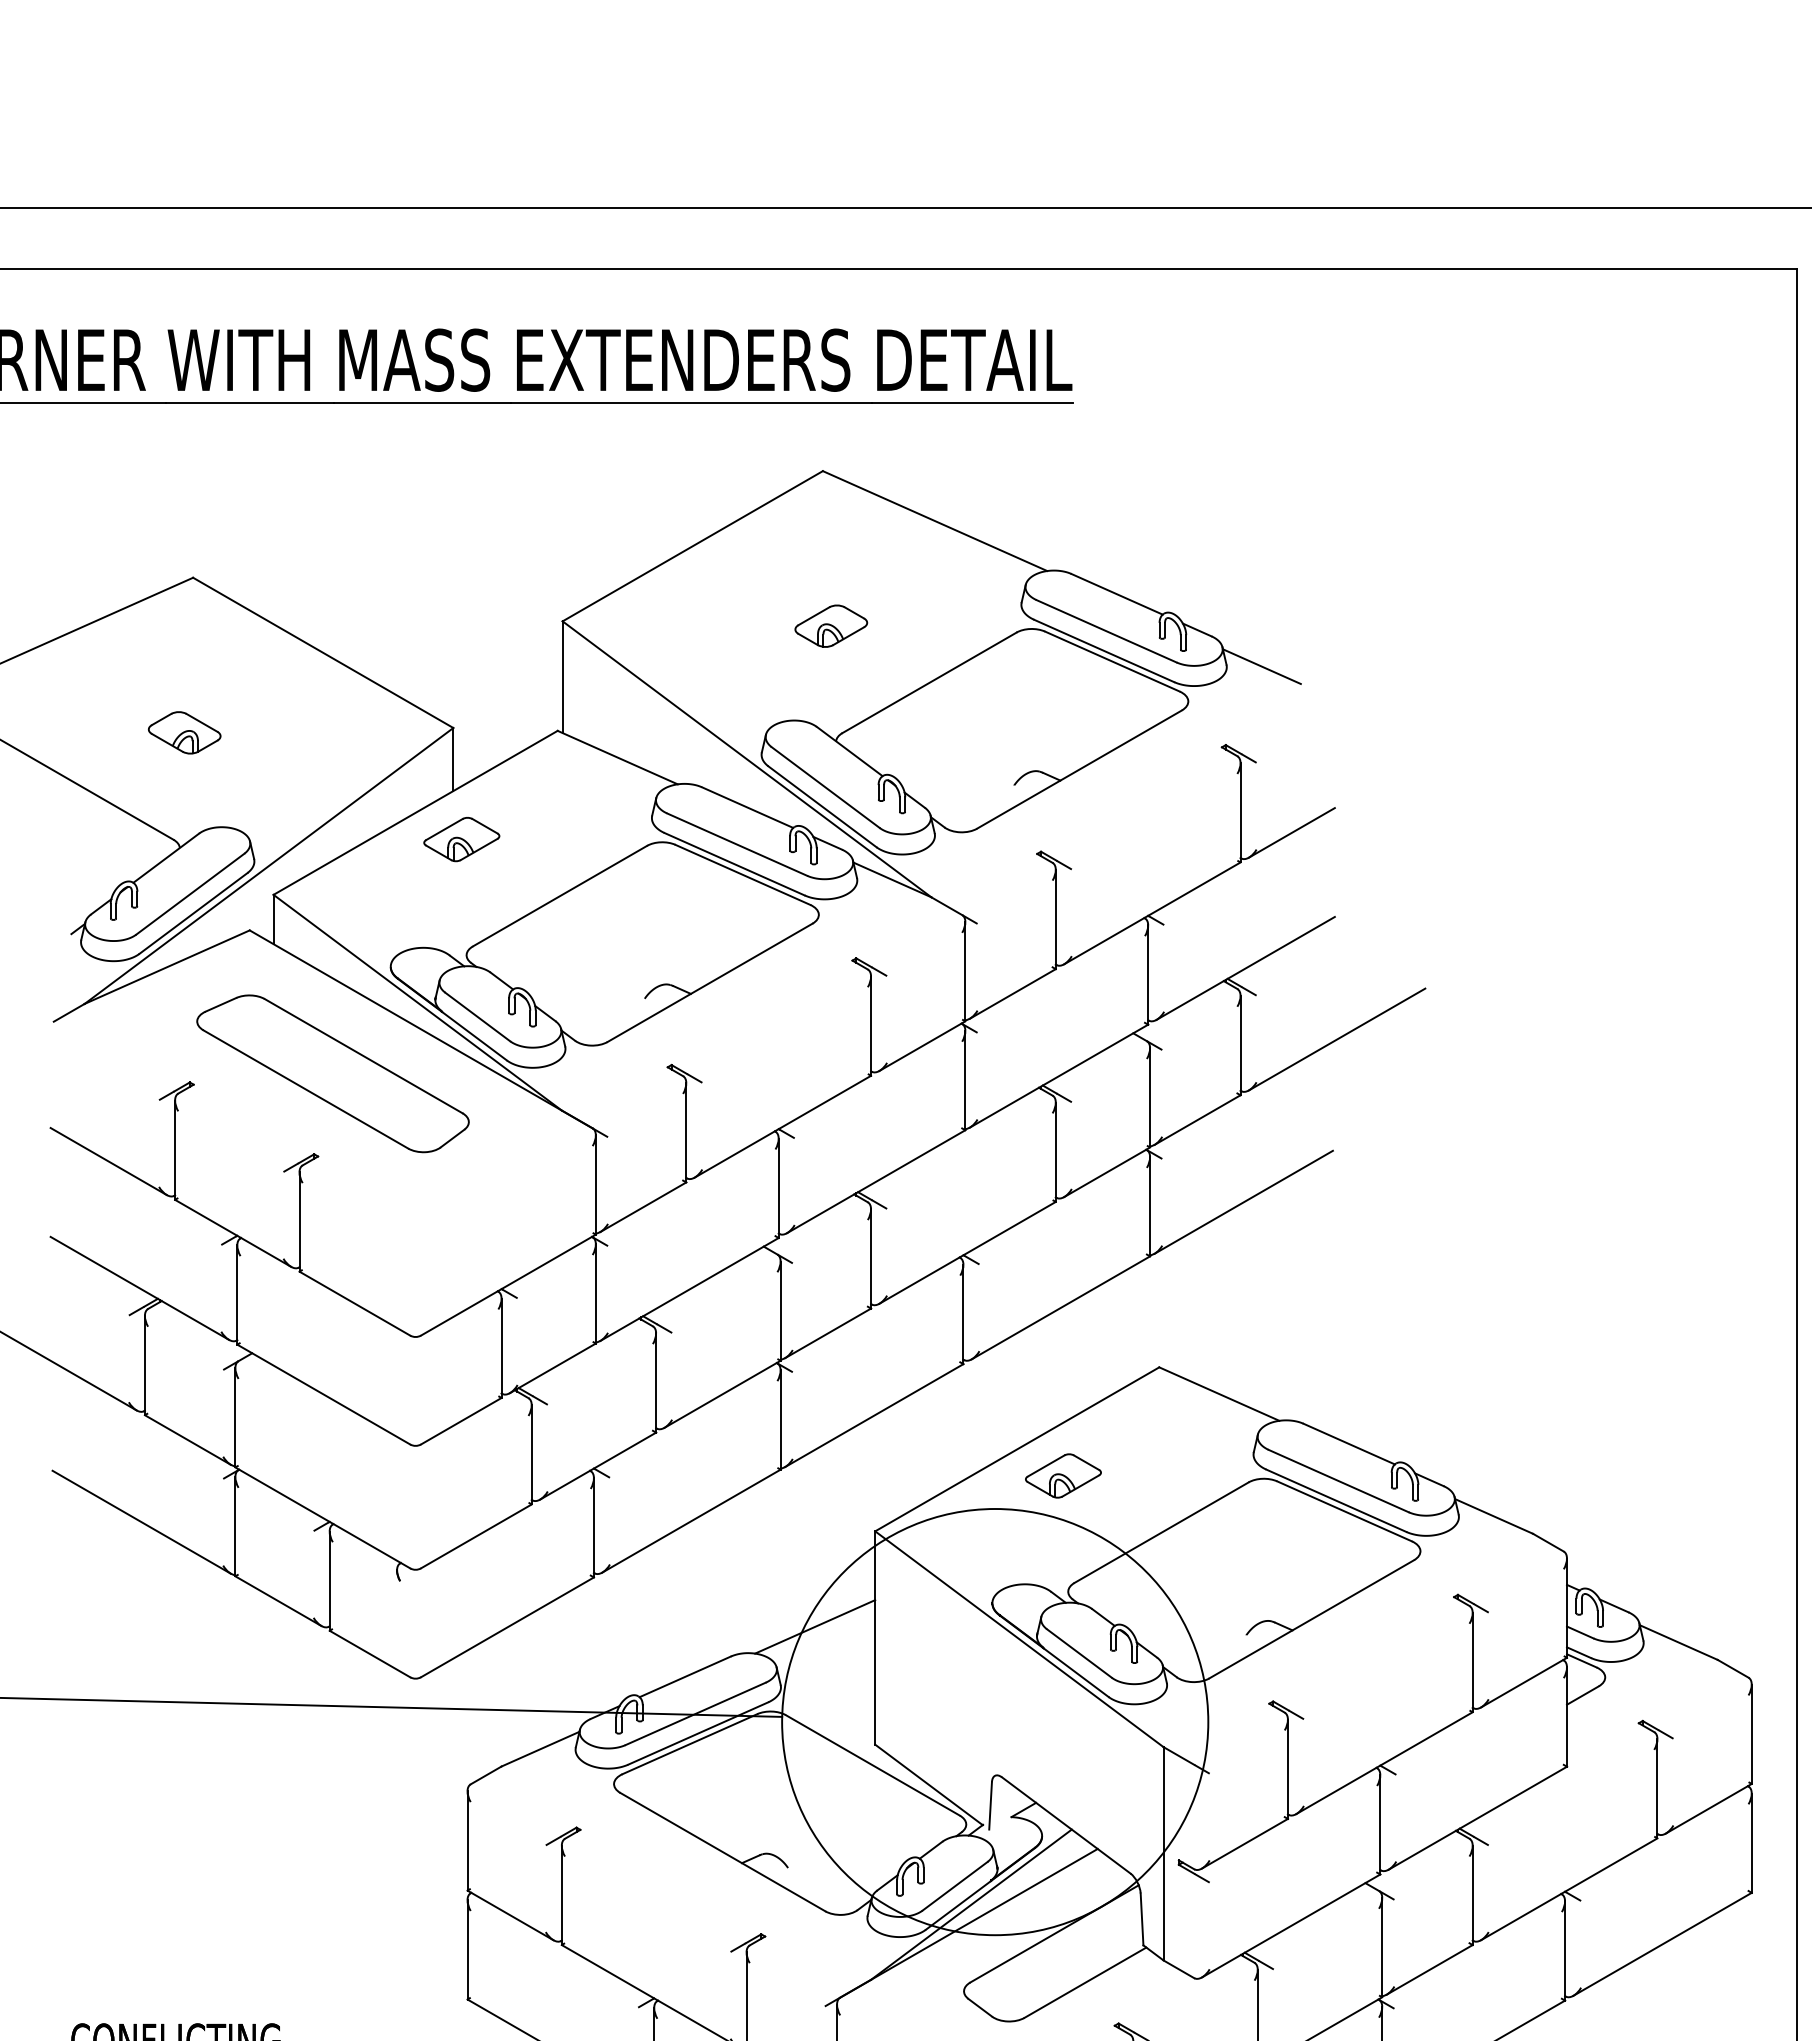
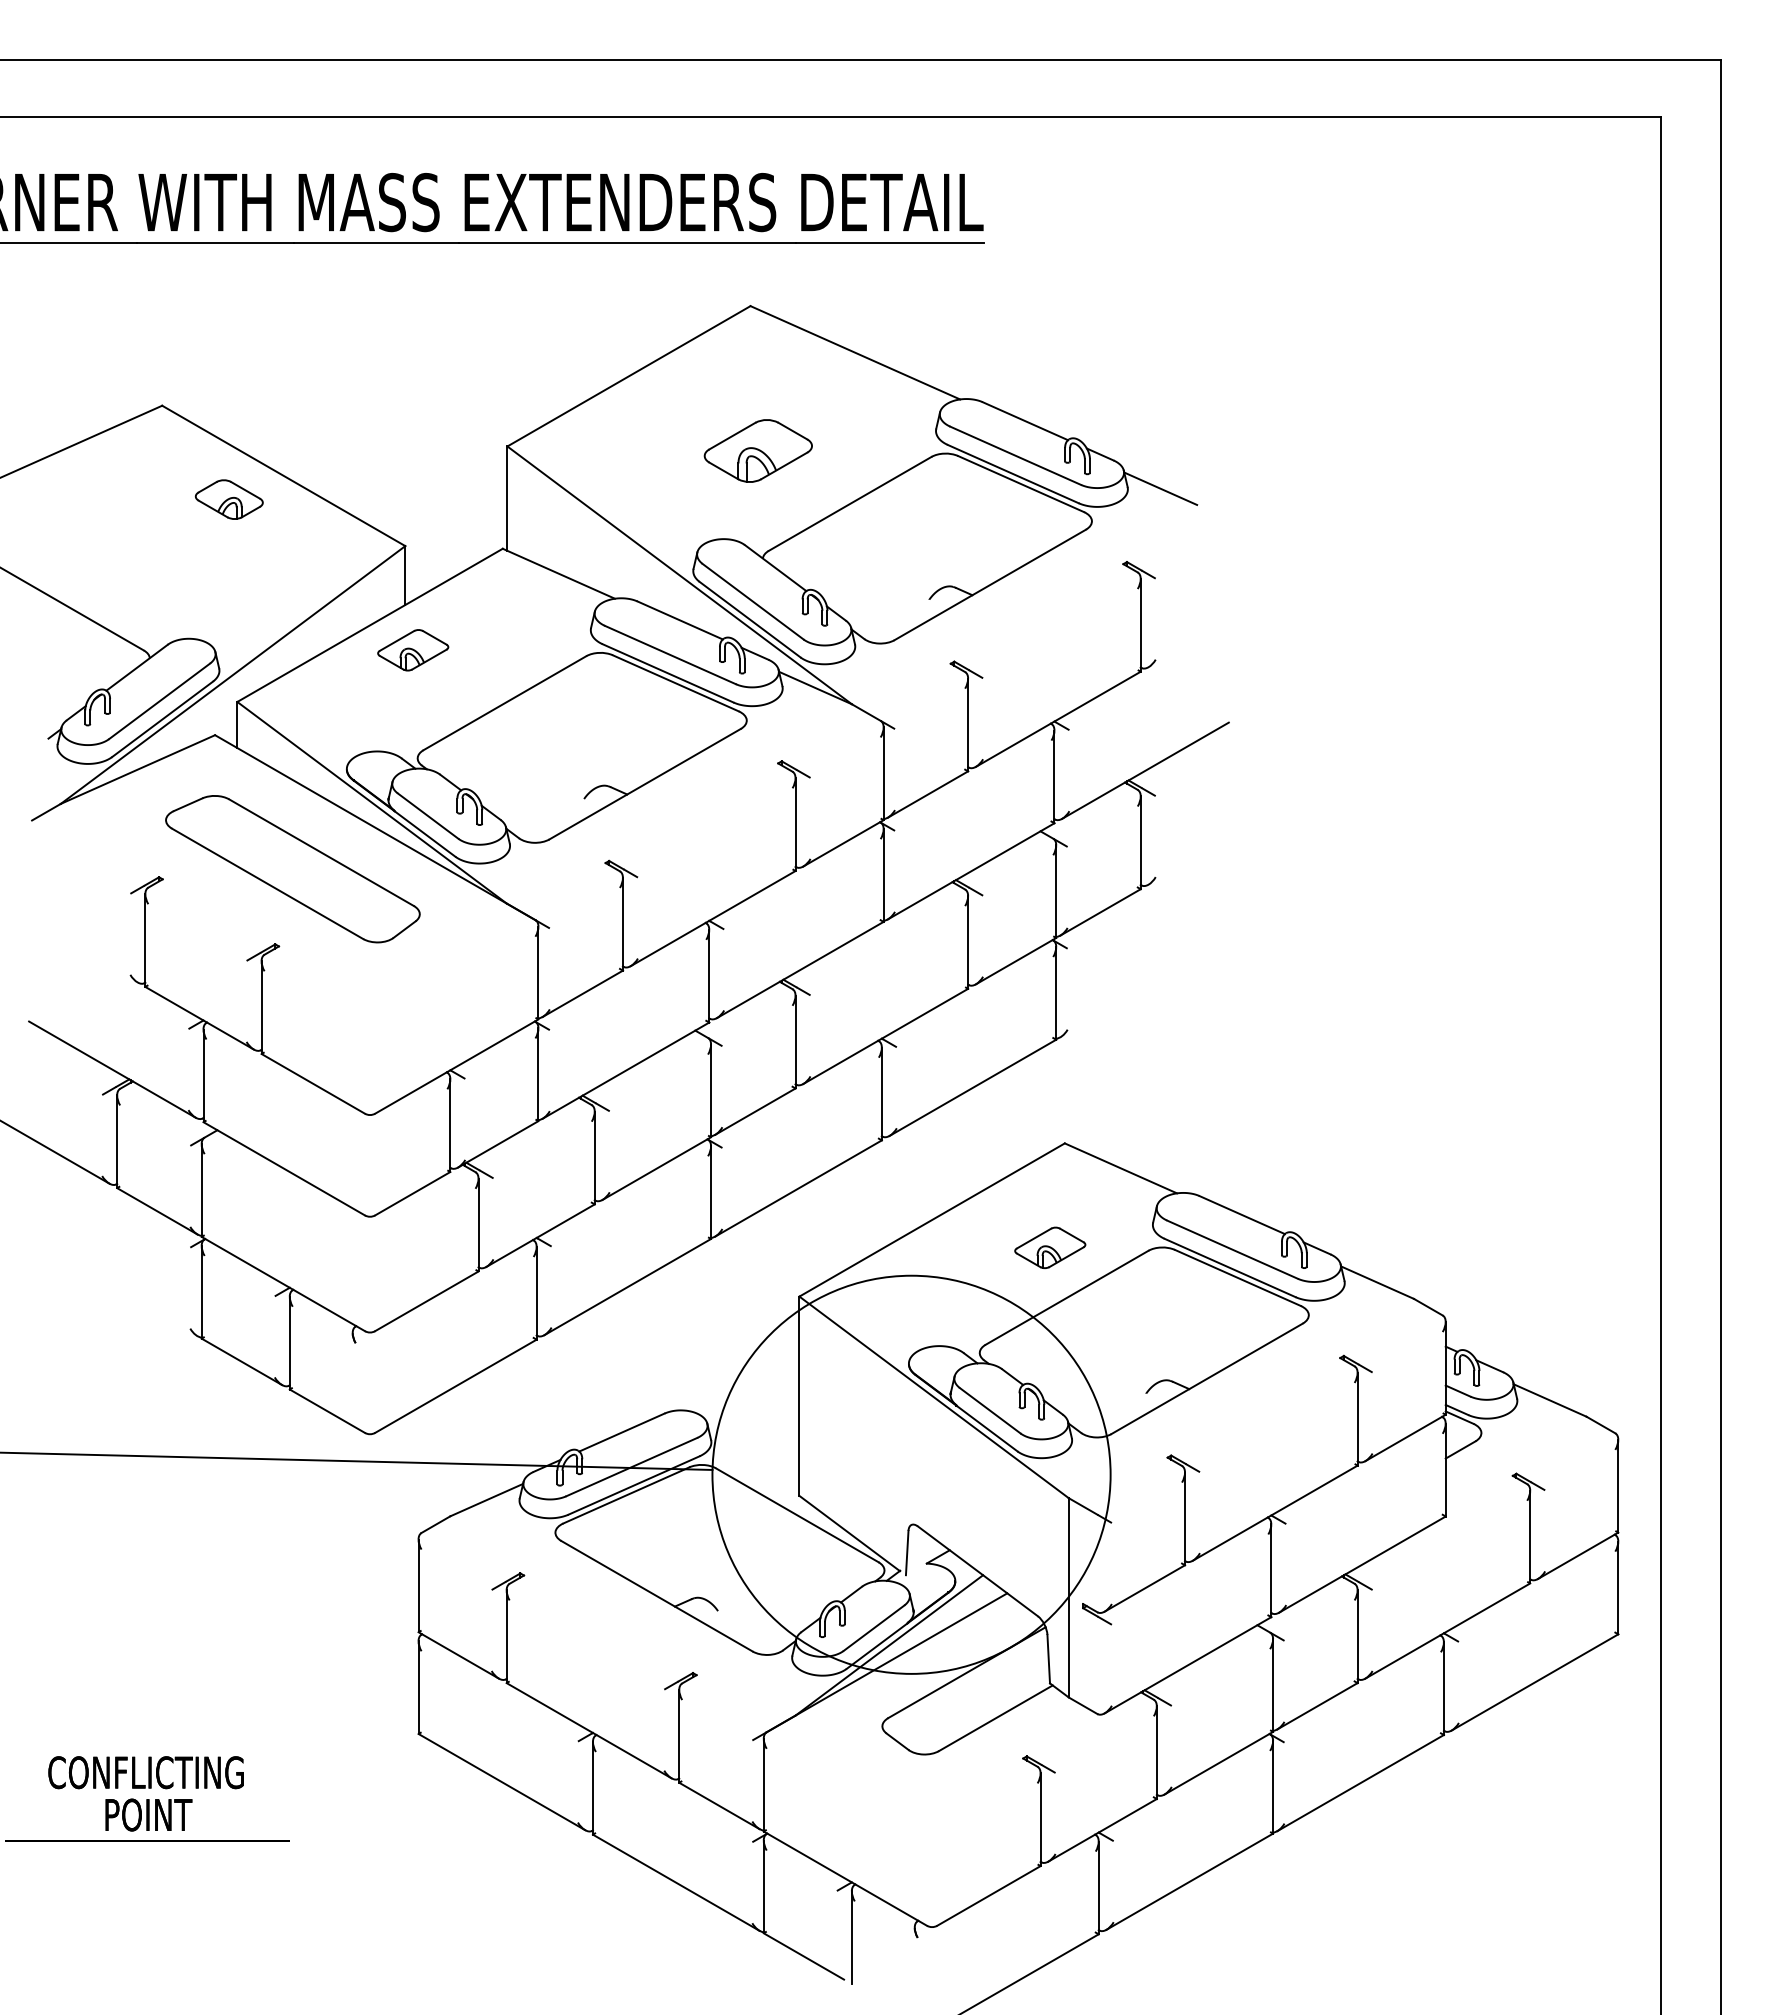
part: (831, 625) -> (758, 450), size x1.6
part: (183, 732) -> (228, 499), moved
line: (1291, 832) -> (1188, 643), removed
line: (1336, 1038) -> (1230, 836), removed
line: (108, 1160) -> (83, 950), removed
line: (1243, 1202) -> (1143, 989), removed
part: (1063, 1475) -> (1050, 1247), moved
line: (140, 1522) -> (113, 1288), removed
line: (815, 1626) -> (743, 1385), removed

